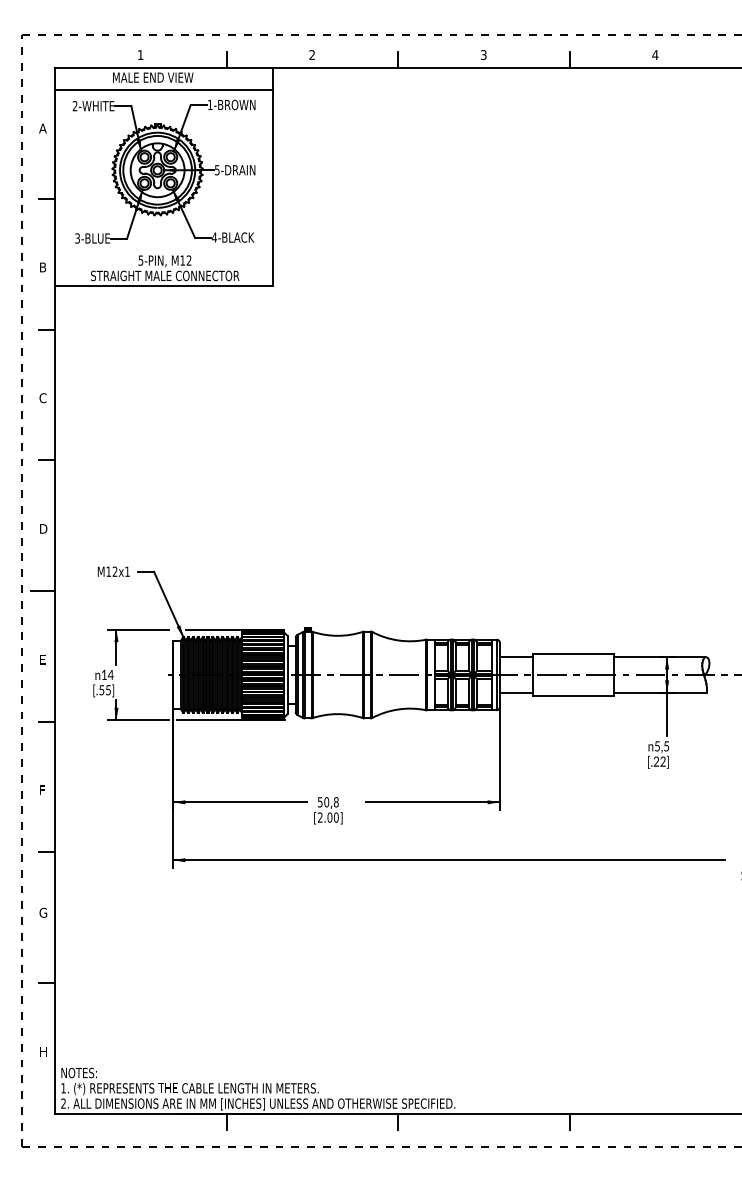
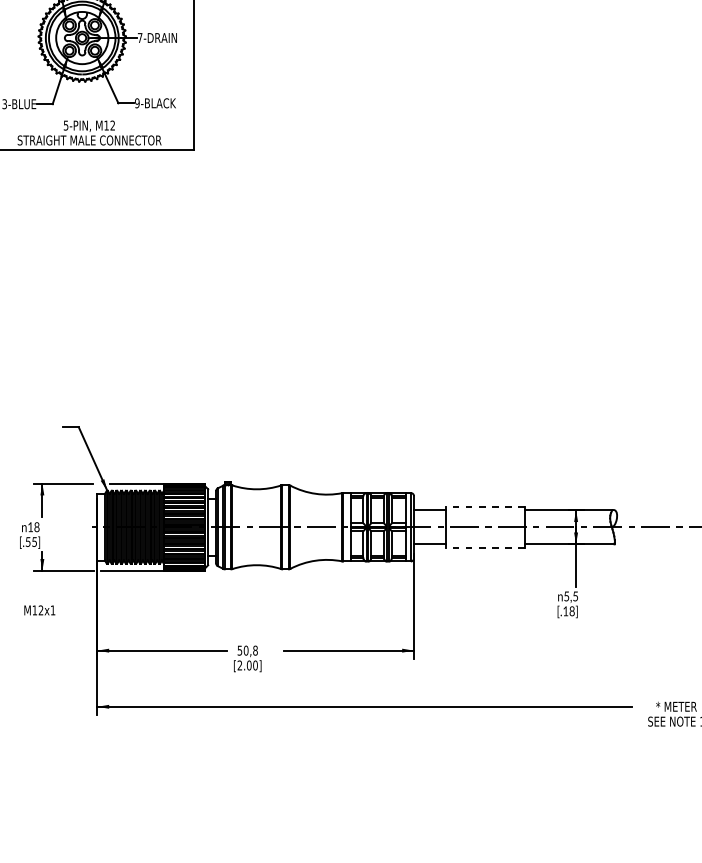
text: (217, 170) -> (140, 38), 5-DRAIN -> 7-DRAIN
text: (214, 237) -> (137, 103), 4-BLACK -> 9-BLACK
text: (113, 571) -> (39, 610), moved
line: (573, 654) -> (485, 507), solid -> dashed
text: (110, 674) -> (36, 526), 14 -> 18
line: (573, 695) -> (485, 547), solid -> dashed
text: (659, 761) -> (568, 611), [.22] -> [.18]

